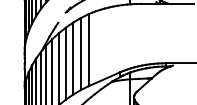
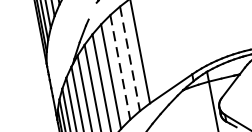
line: (80, 54) -> (129, 59), solid -> dashed
line: (73, 58) -> (120, 67), solid -> dashed

